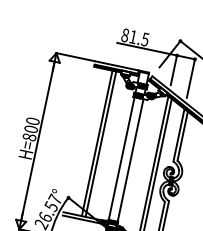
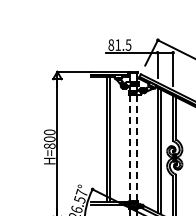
line: (121, 158) -> (129, 147), solid -> dashed
line: (130, 160) -> (137, 147), solid -> dashed

